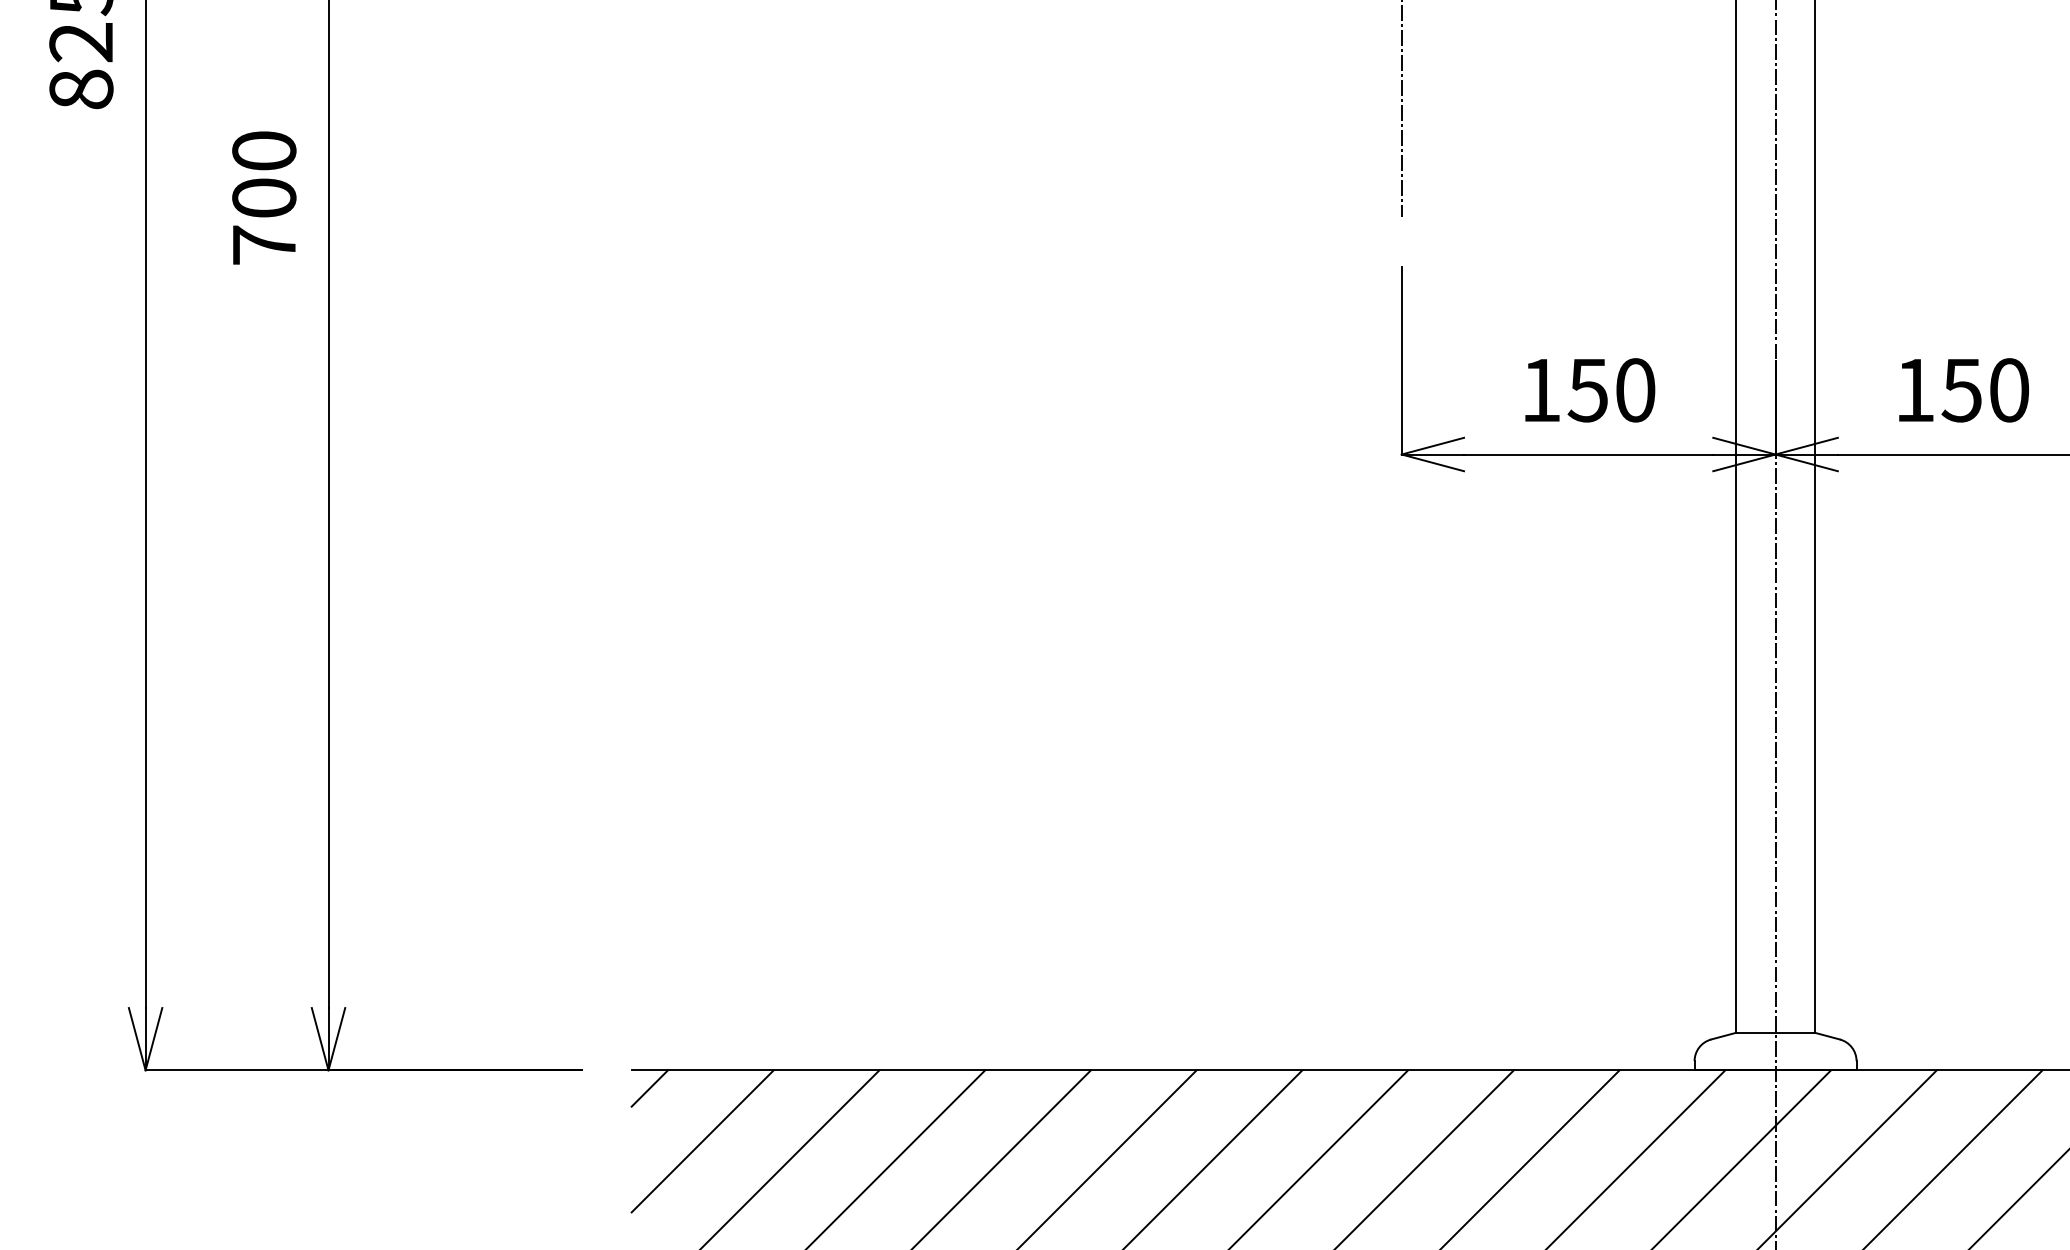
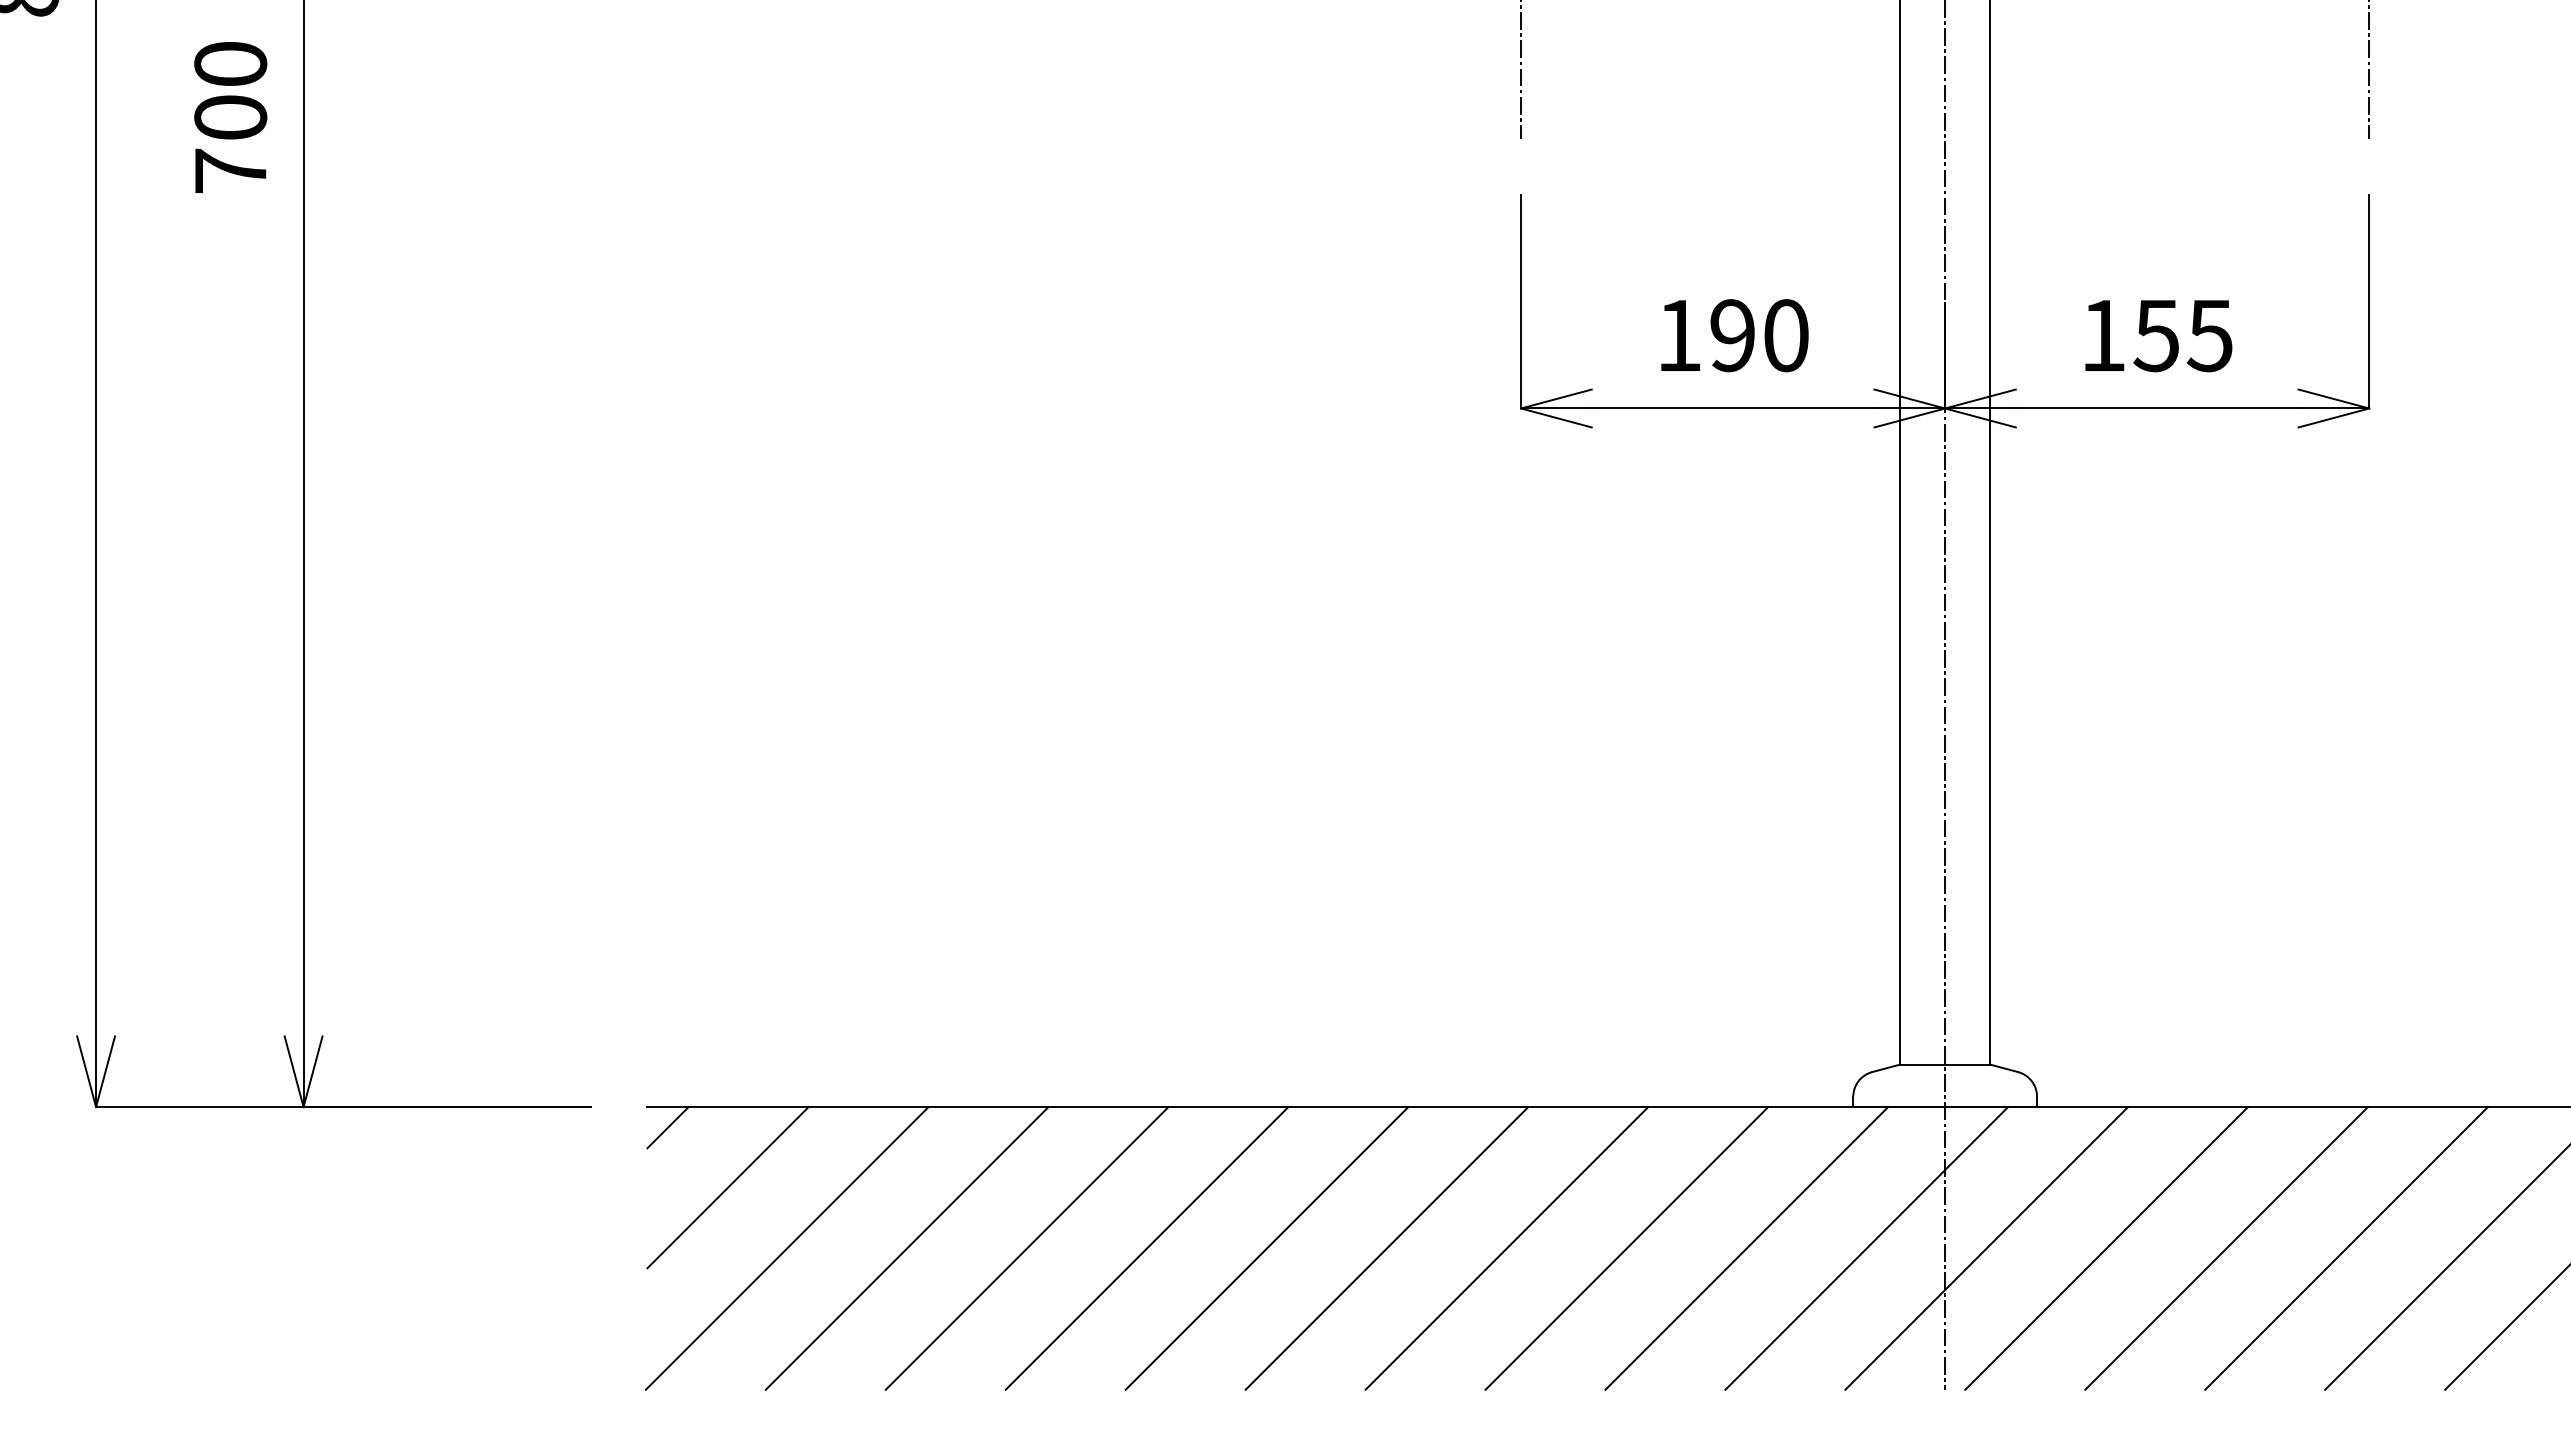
text: (1587, 390) -> (1731, 335), 150 -> 190
text: (2008, 390) -> (2209, 335), 150 -> 155

